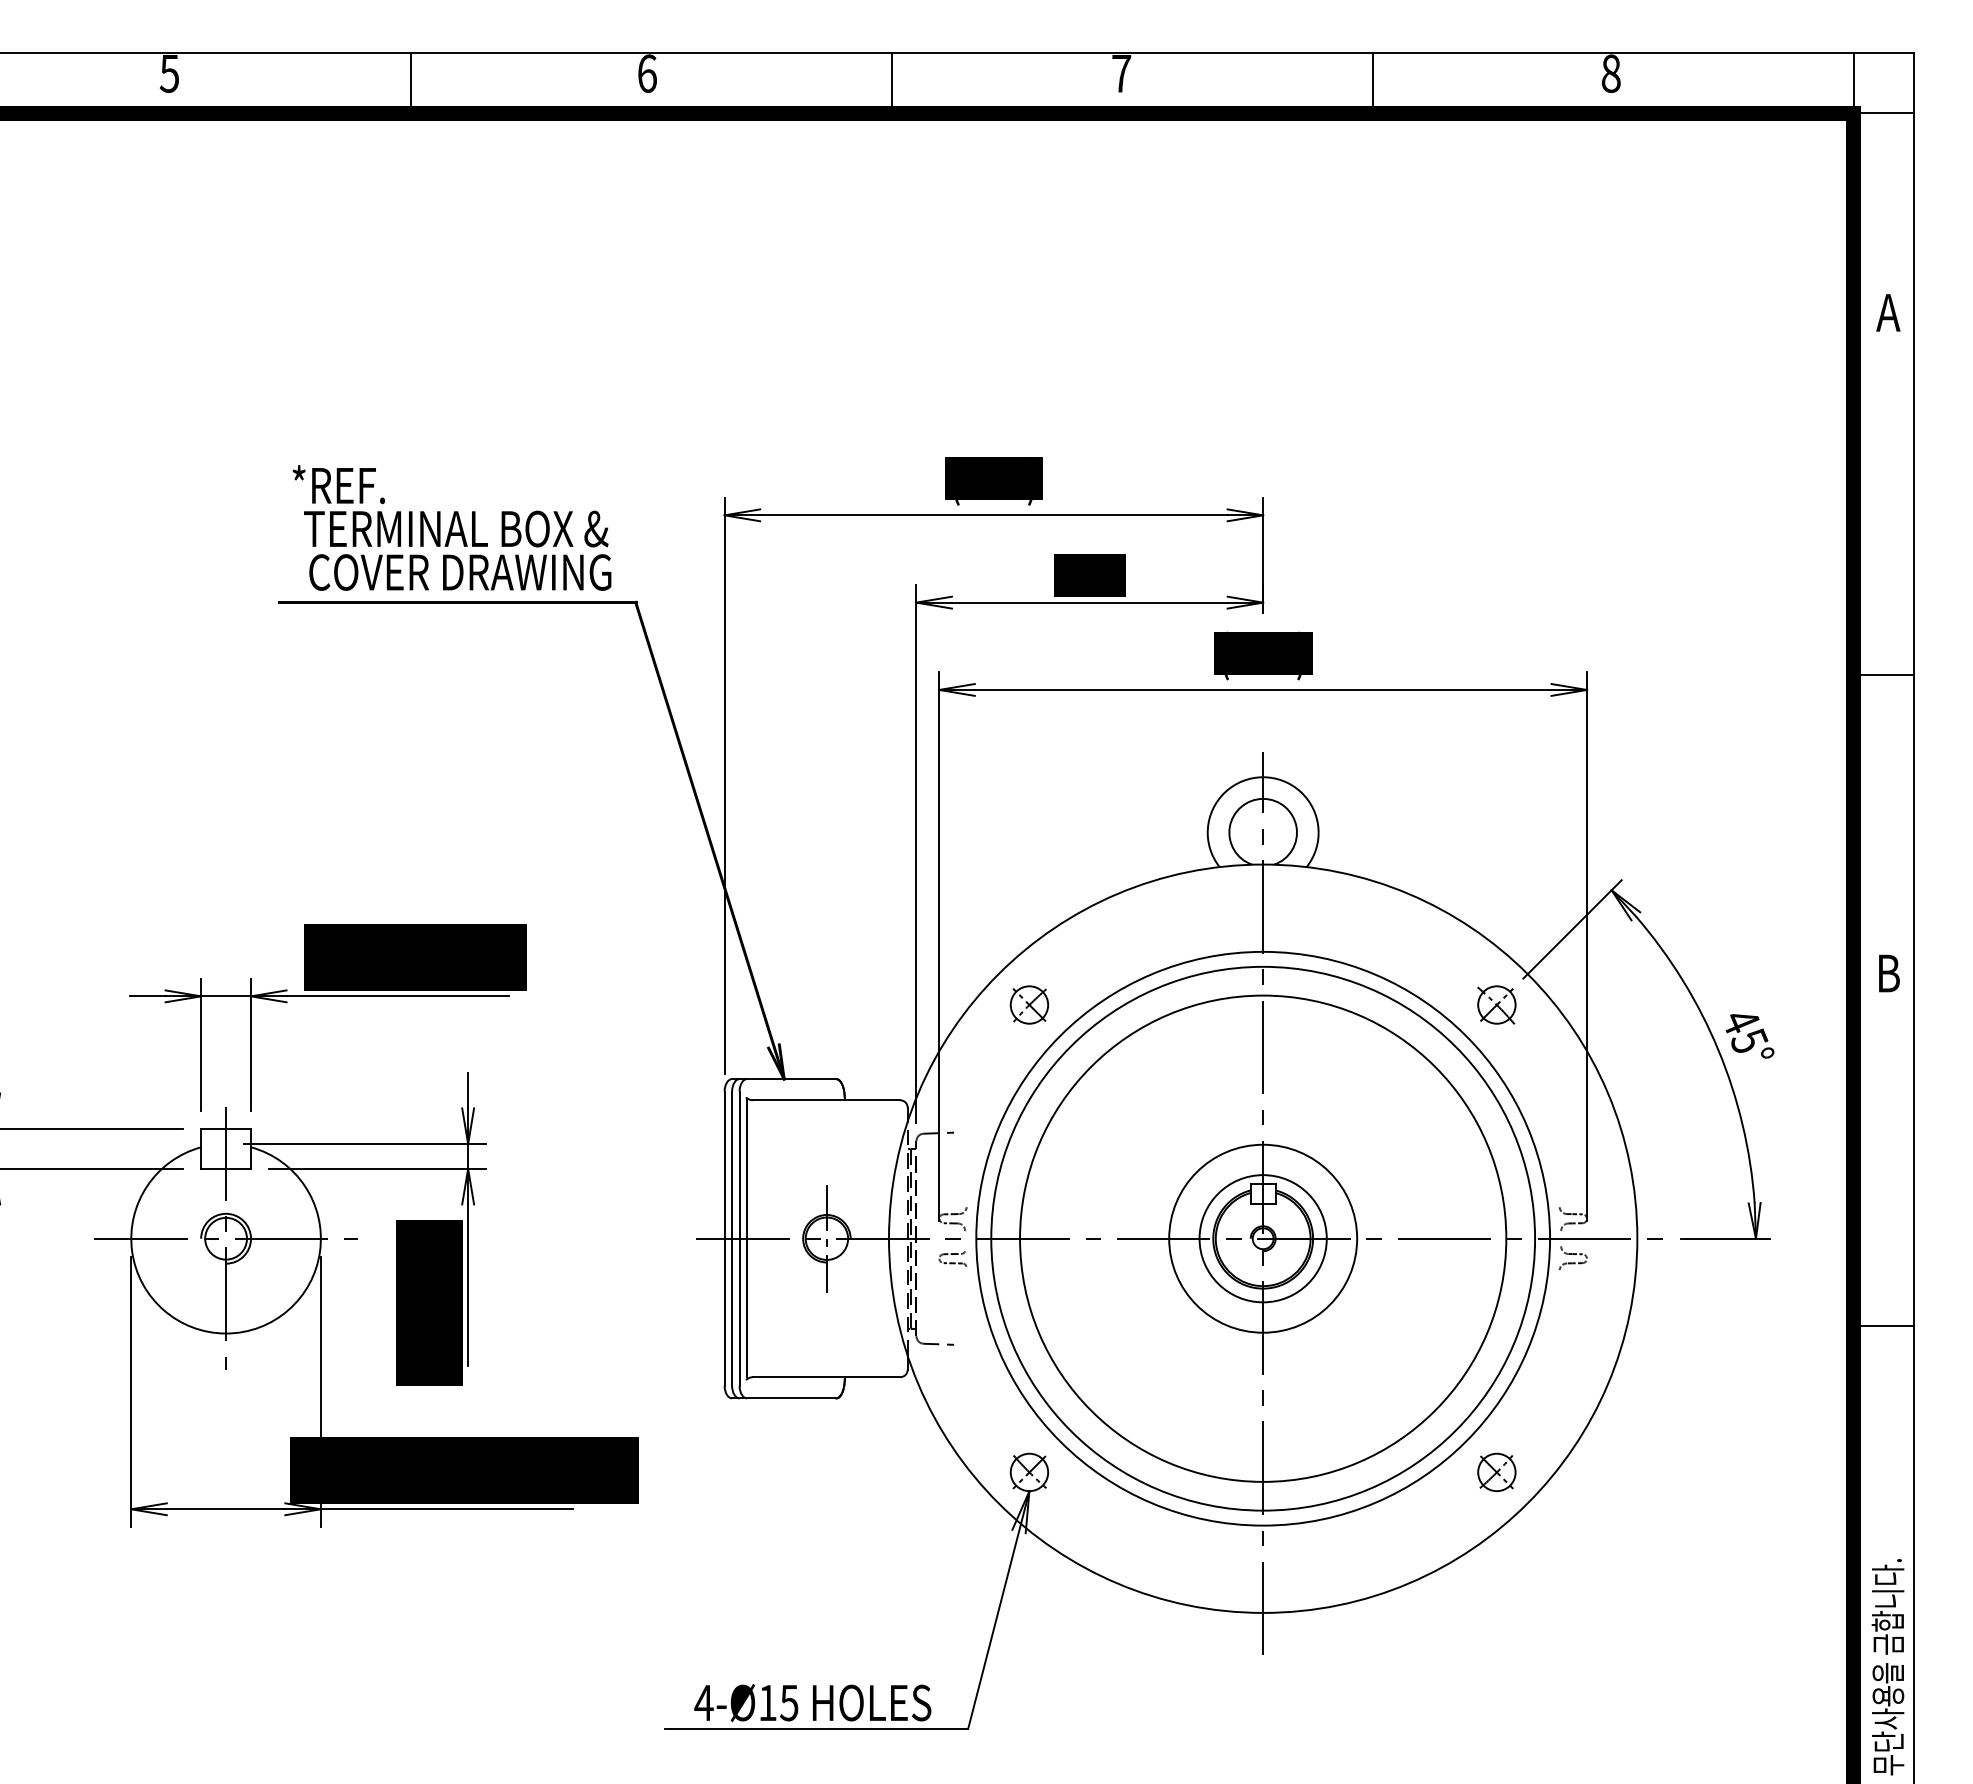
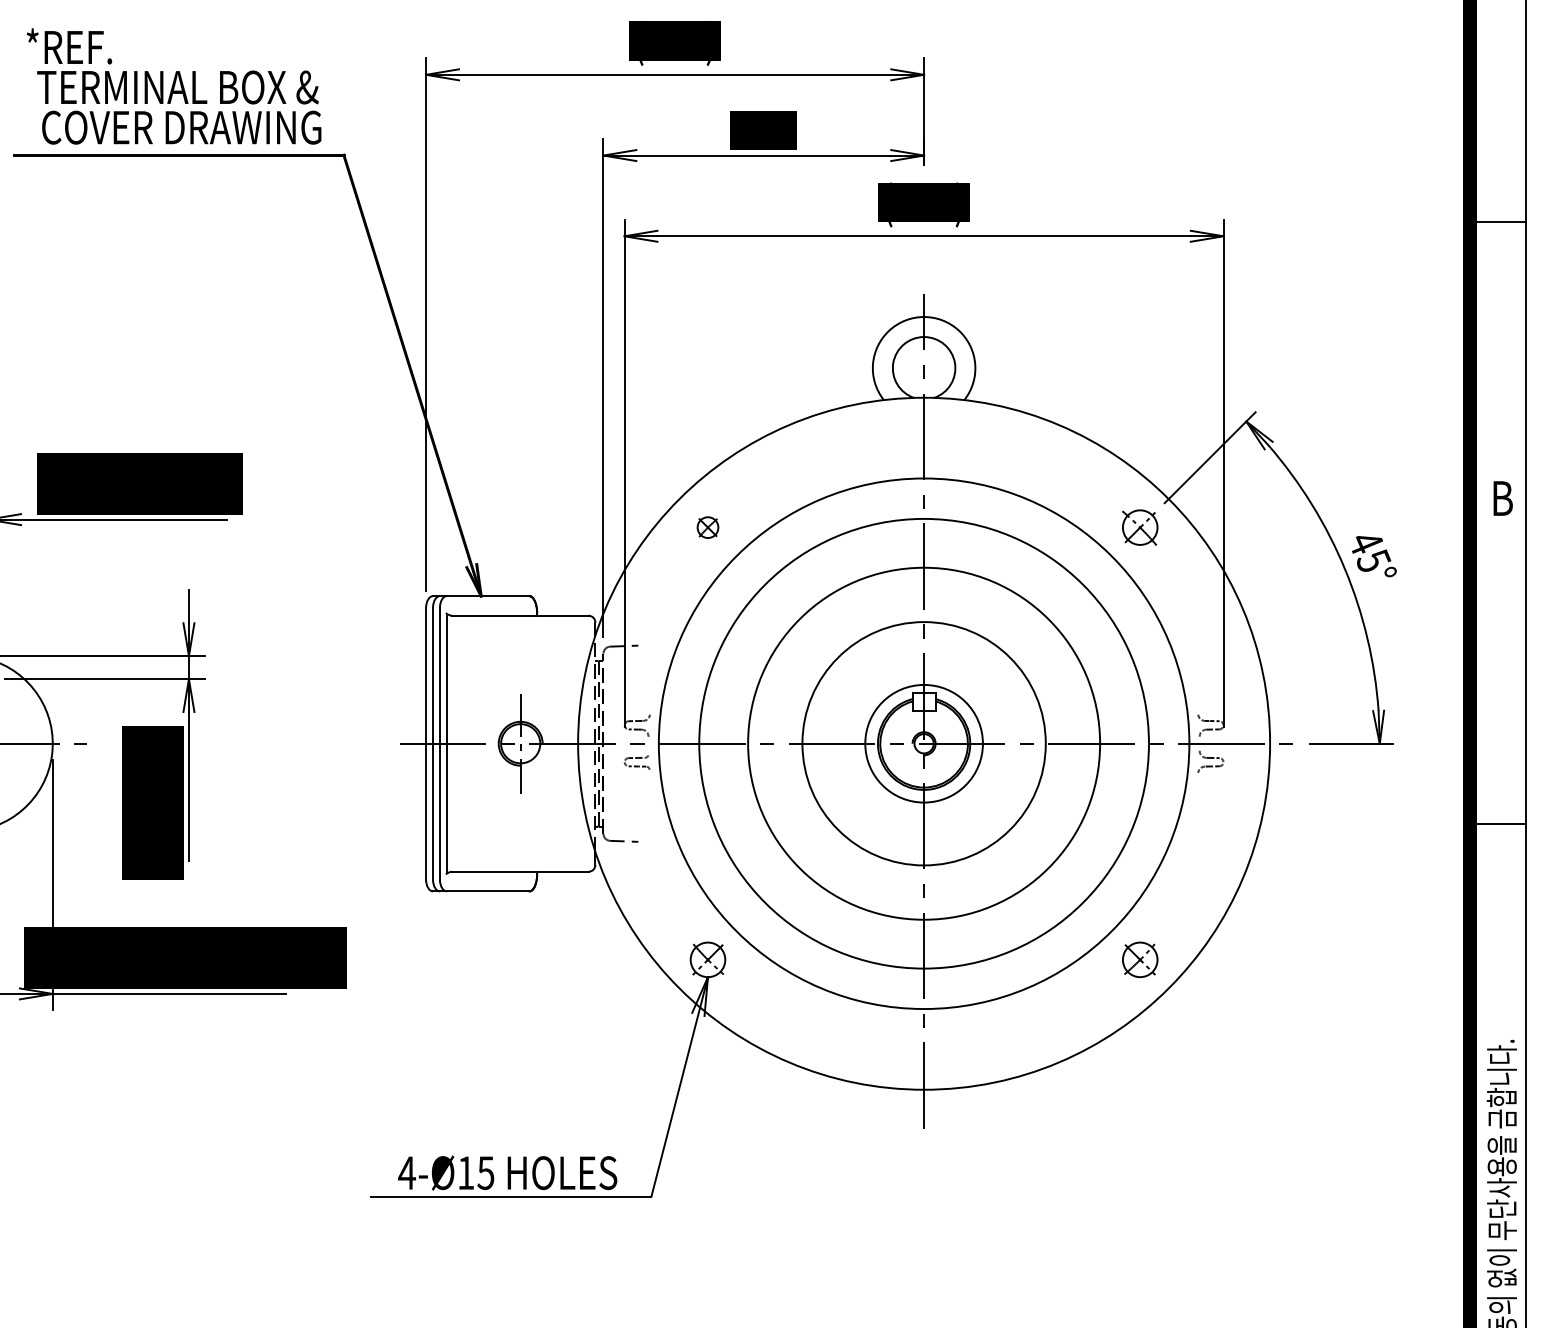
part: (1029, 1004) -> (708, 527), size x0.6
circle: (1263, 1238) -> (924, 743), size x0.7
circle: (1263, 1238) -> (924, 743), size x1.4

